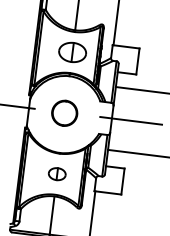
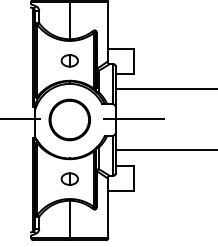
part: (72, 52) -> (69, 60), size x0.62
part: (64, 112) -> (69, 119), size x1.67

